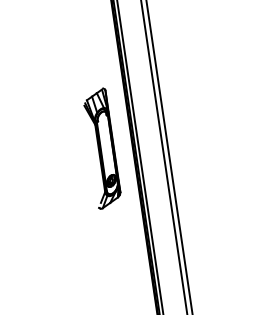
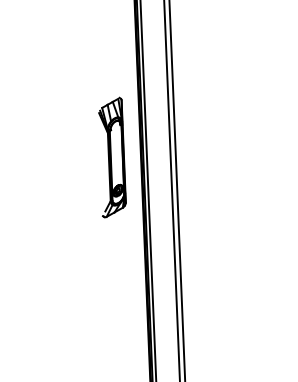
part: (102, 148) -> (112, 157), moved

